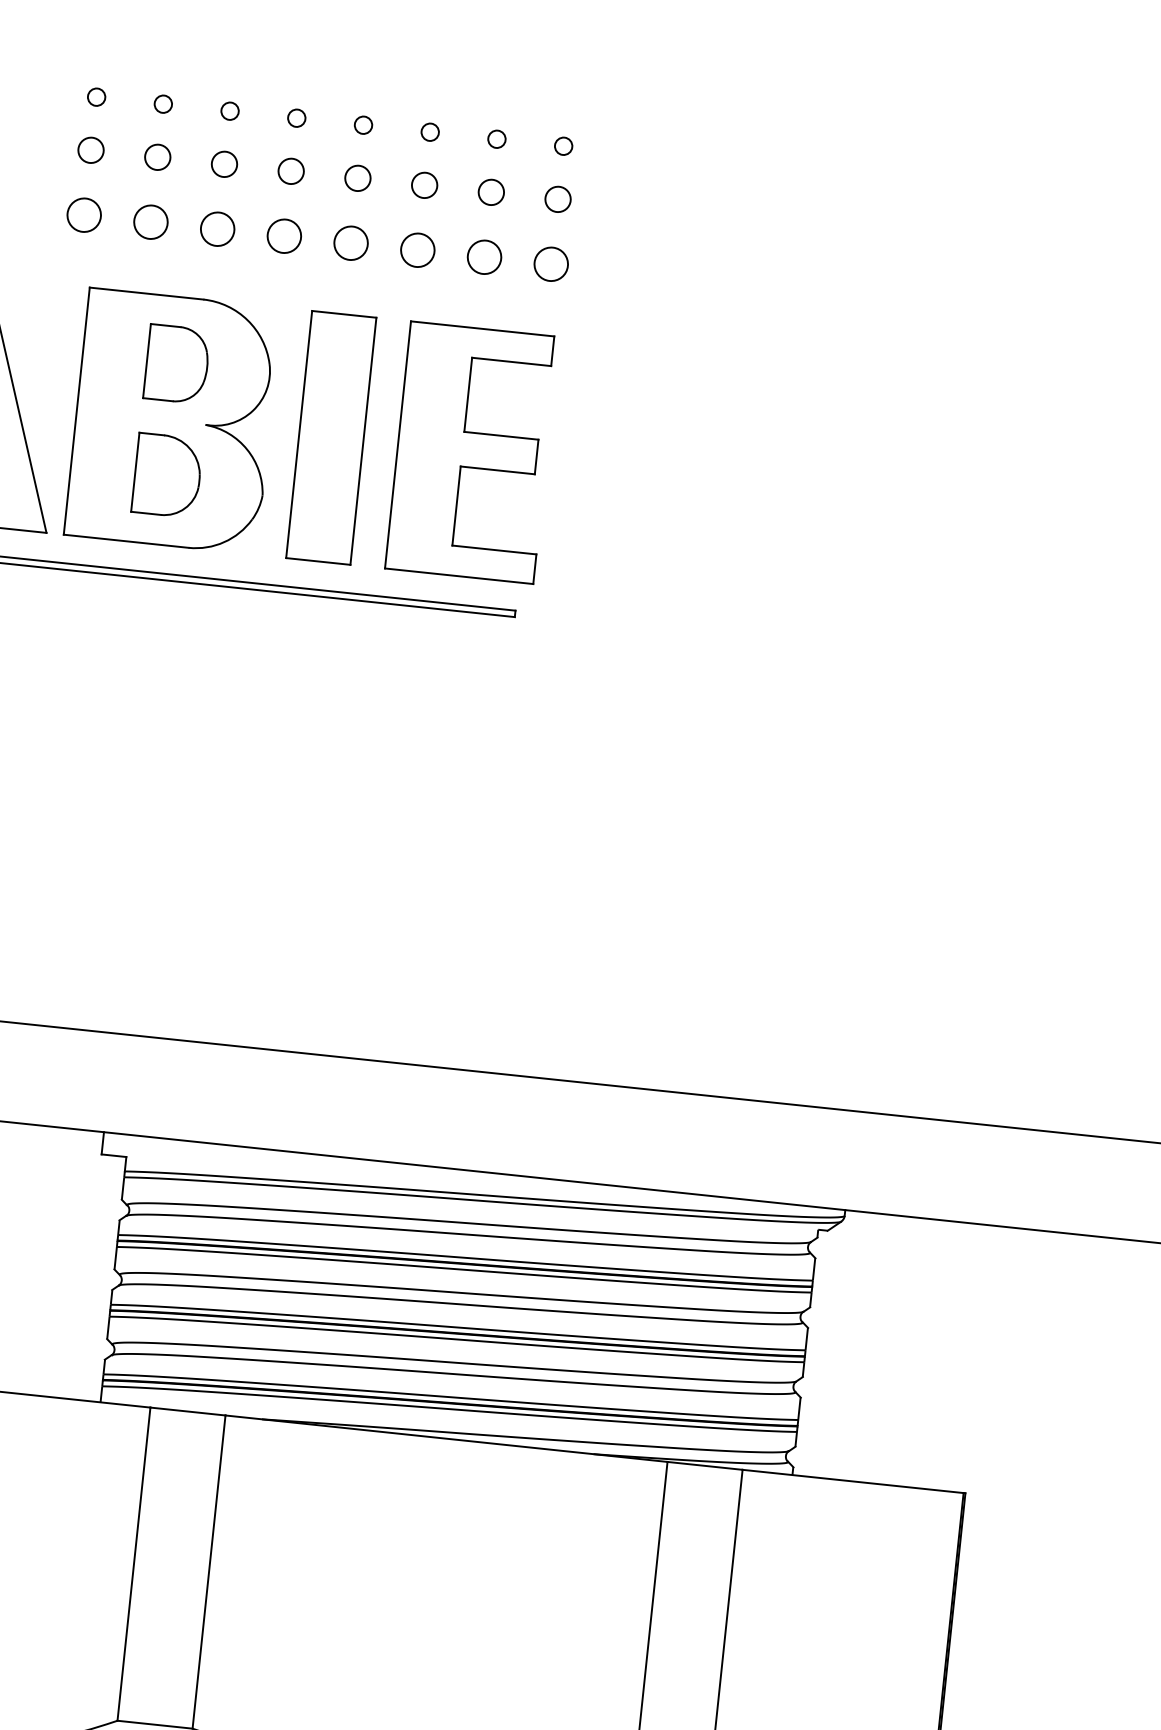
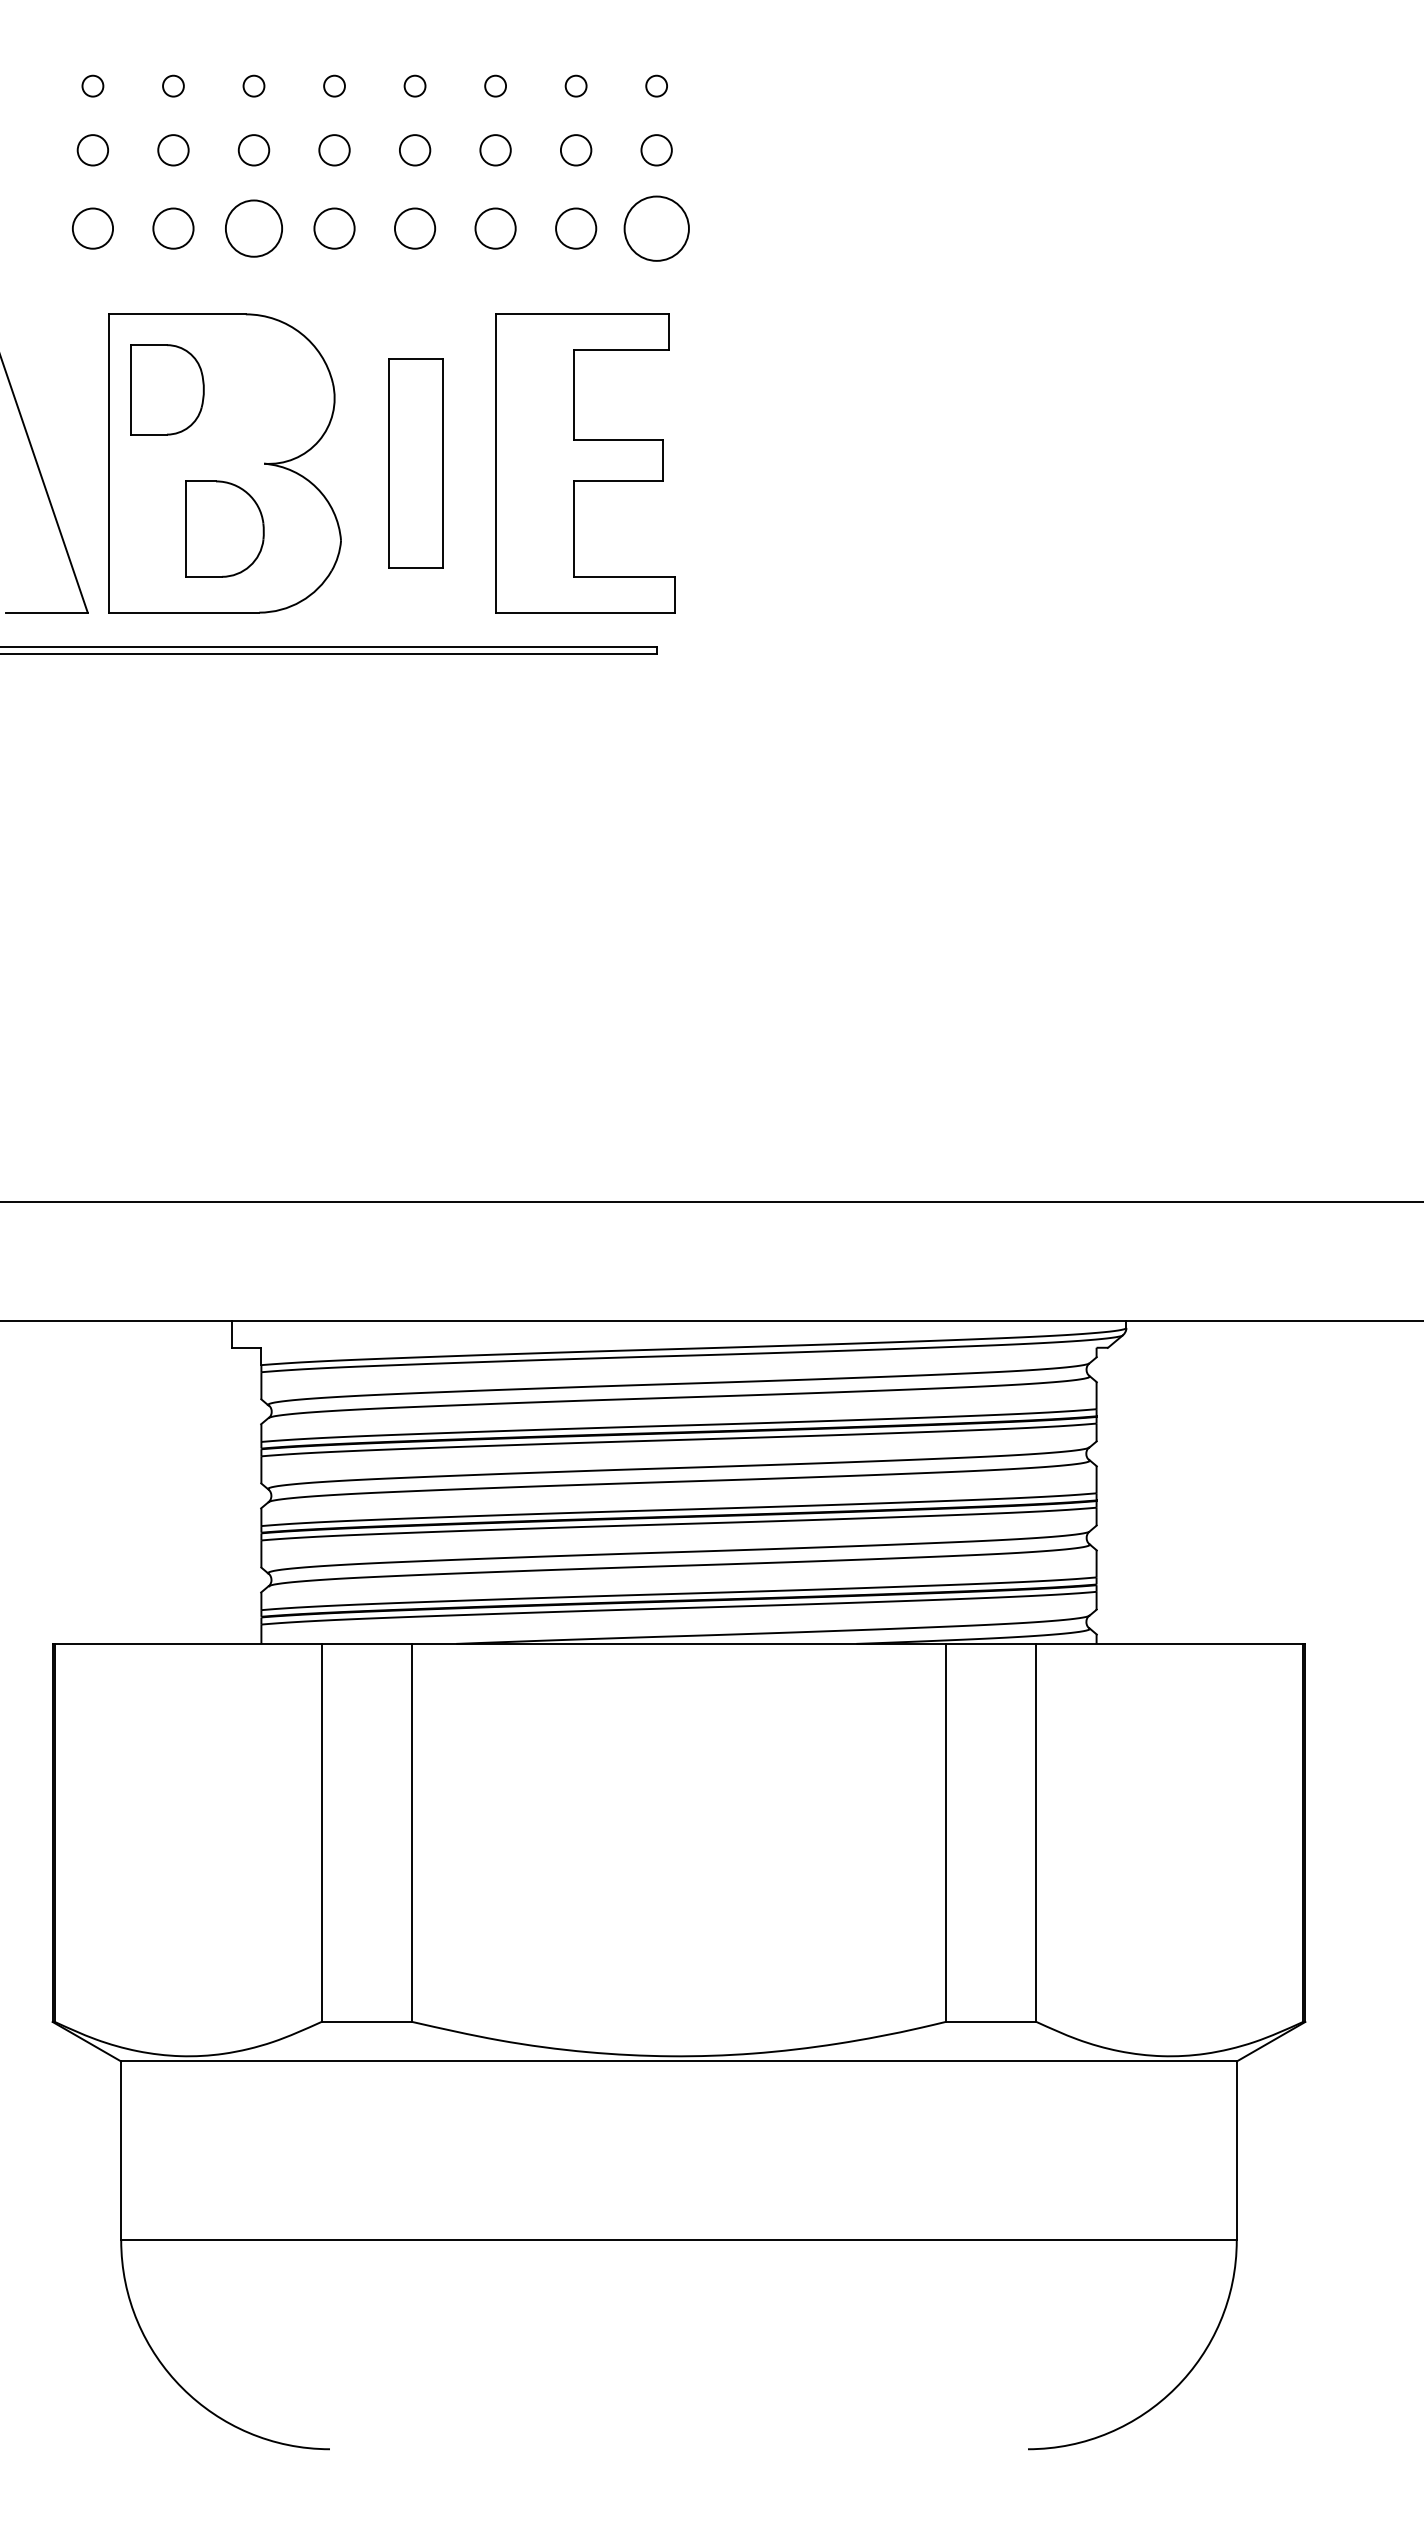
circle: (217, 229) -> (253, 228), size x1.4
circle: (551, 264) -> (656, 228), size x1.6
part: (177, 363) -> (167, 389), moved
part: (331, 437) -> (415, 463), size x0.7

